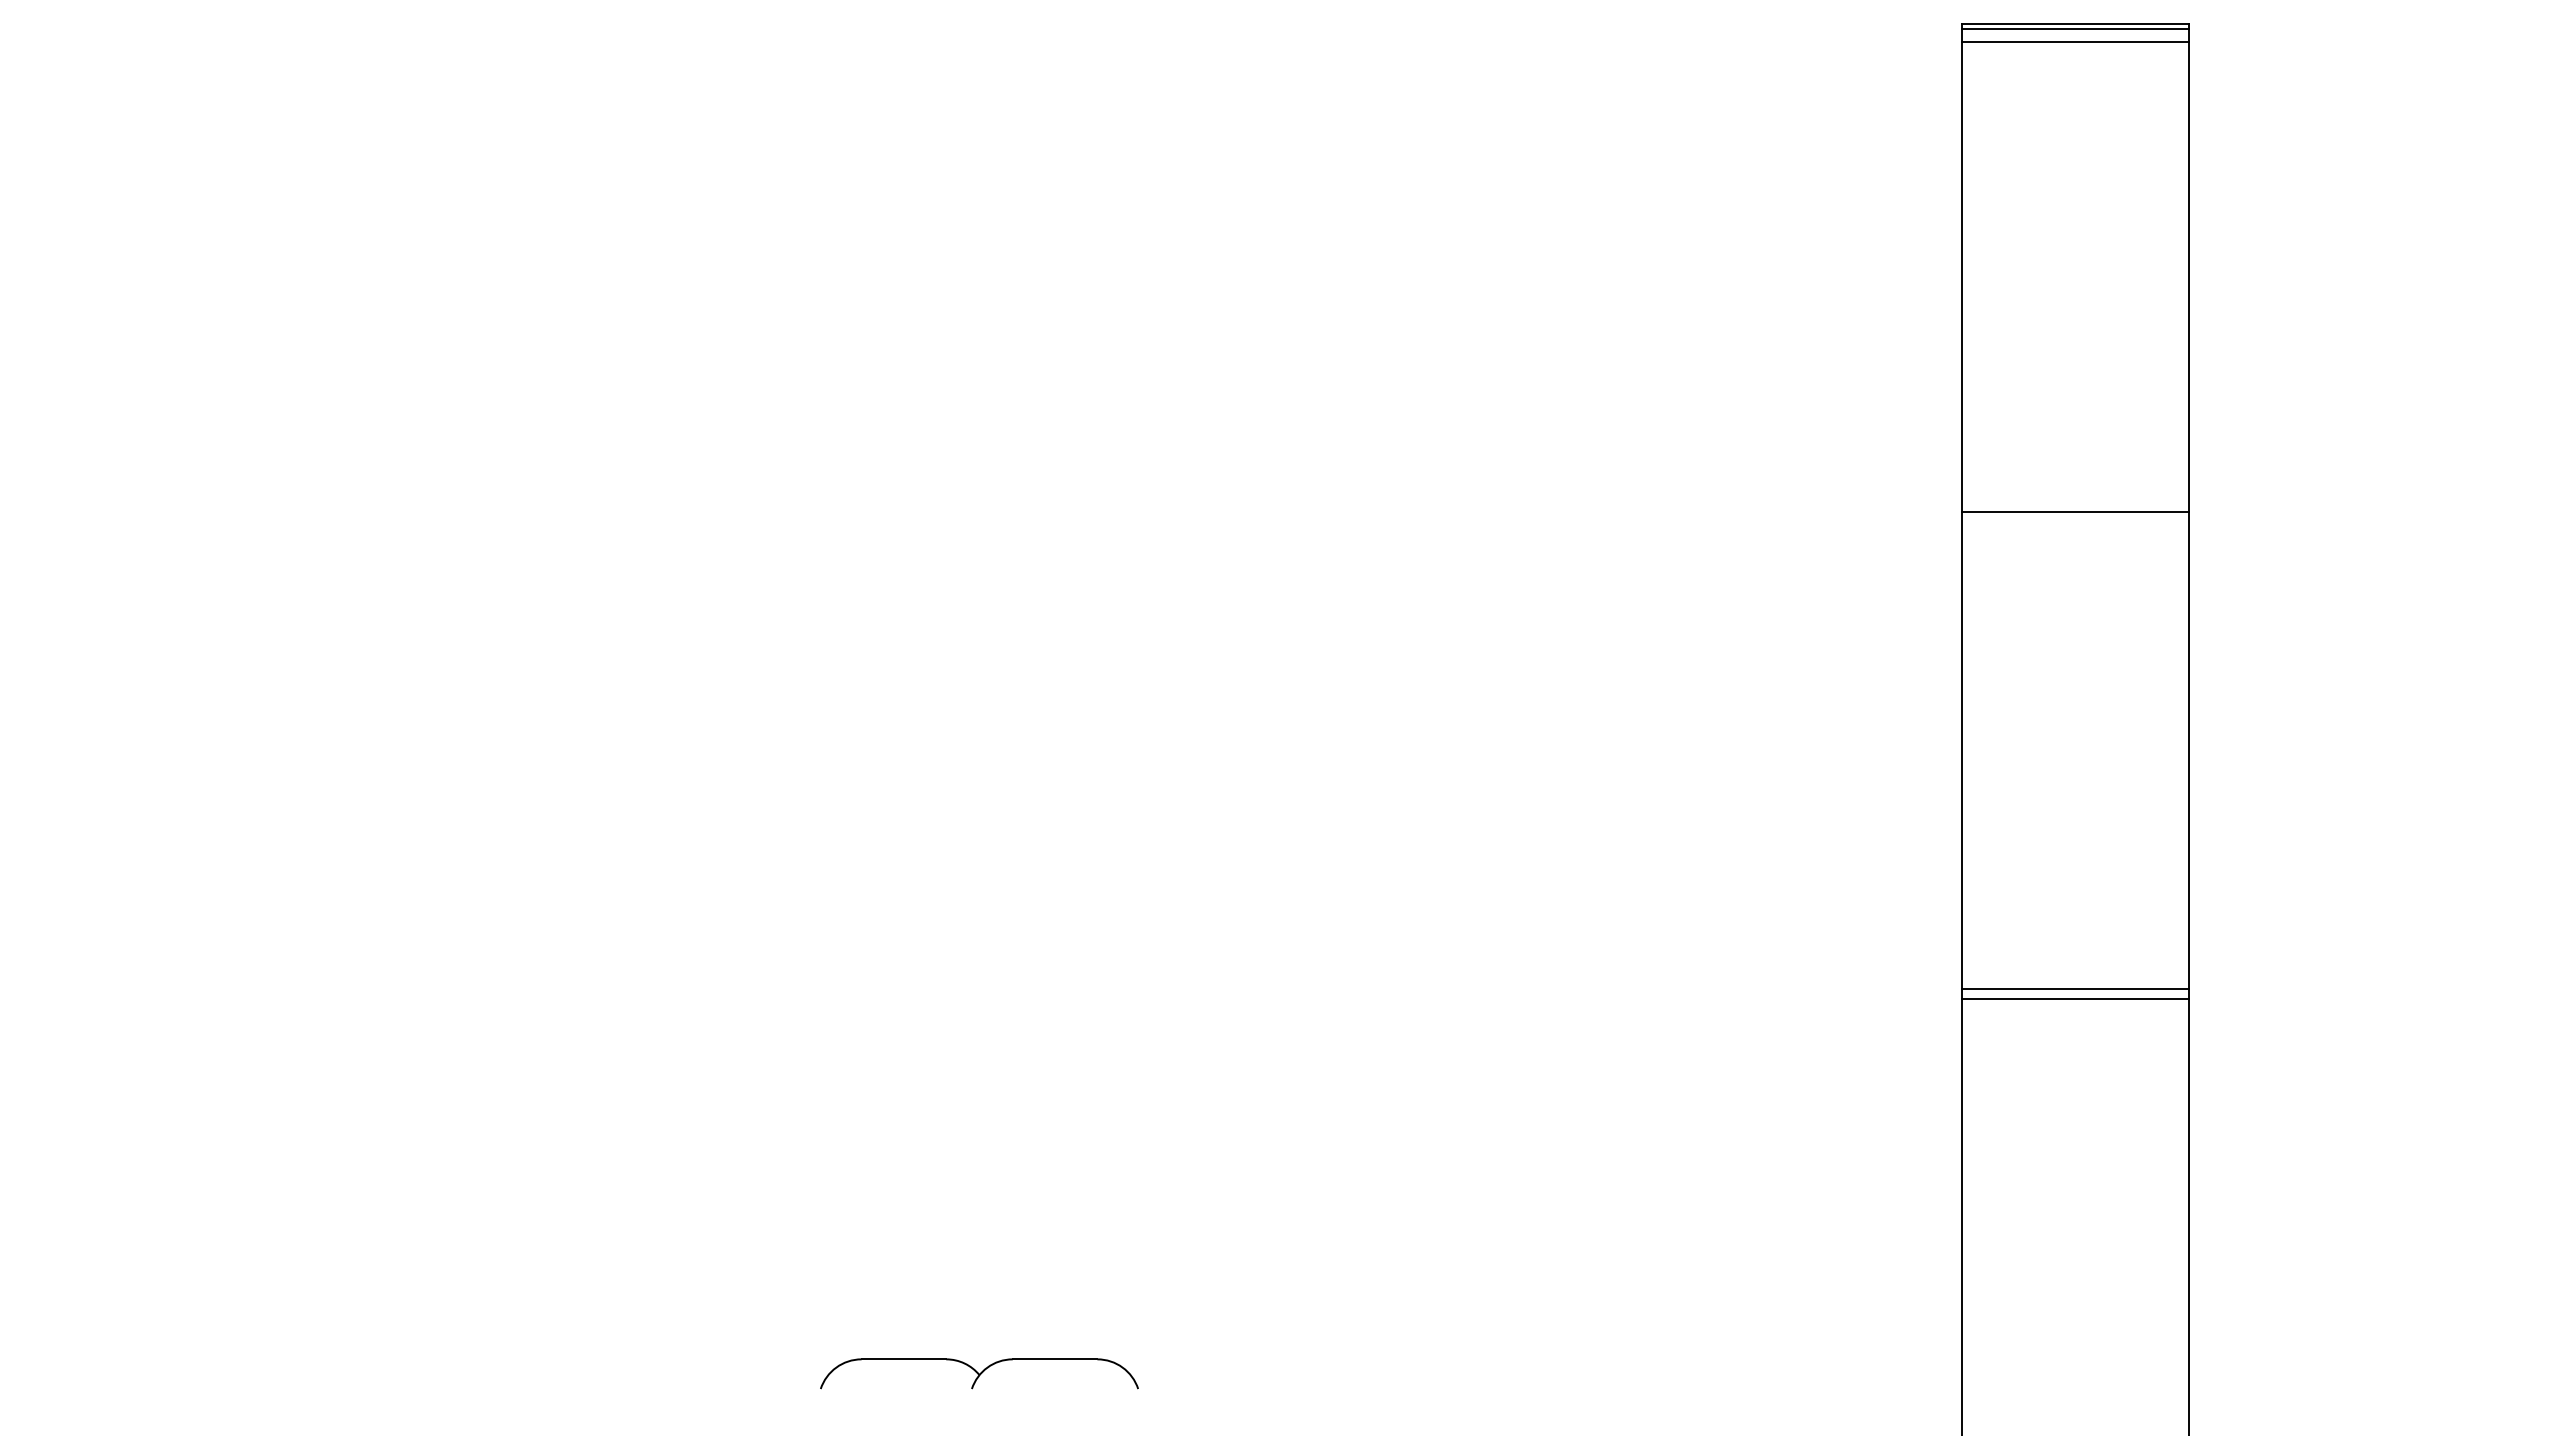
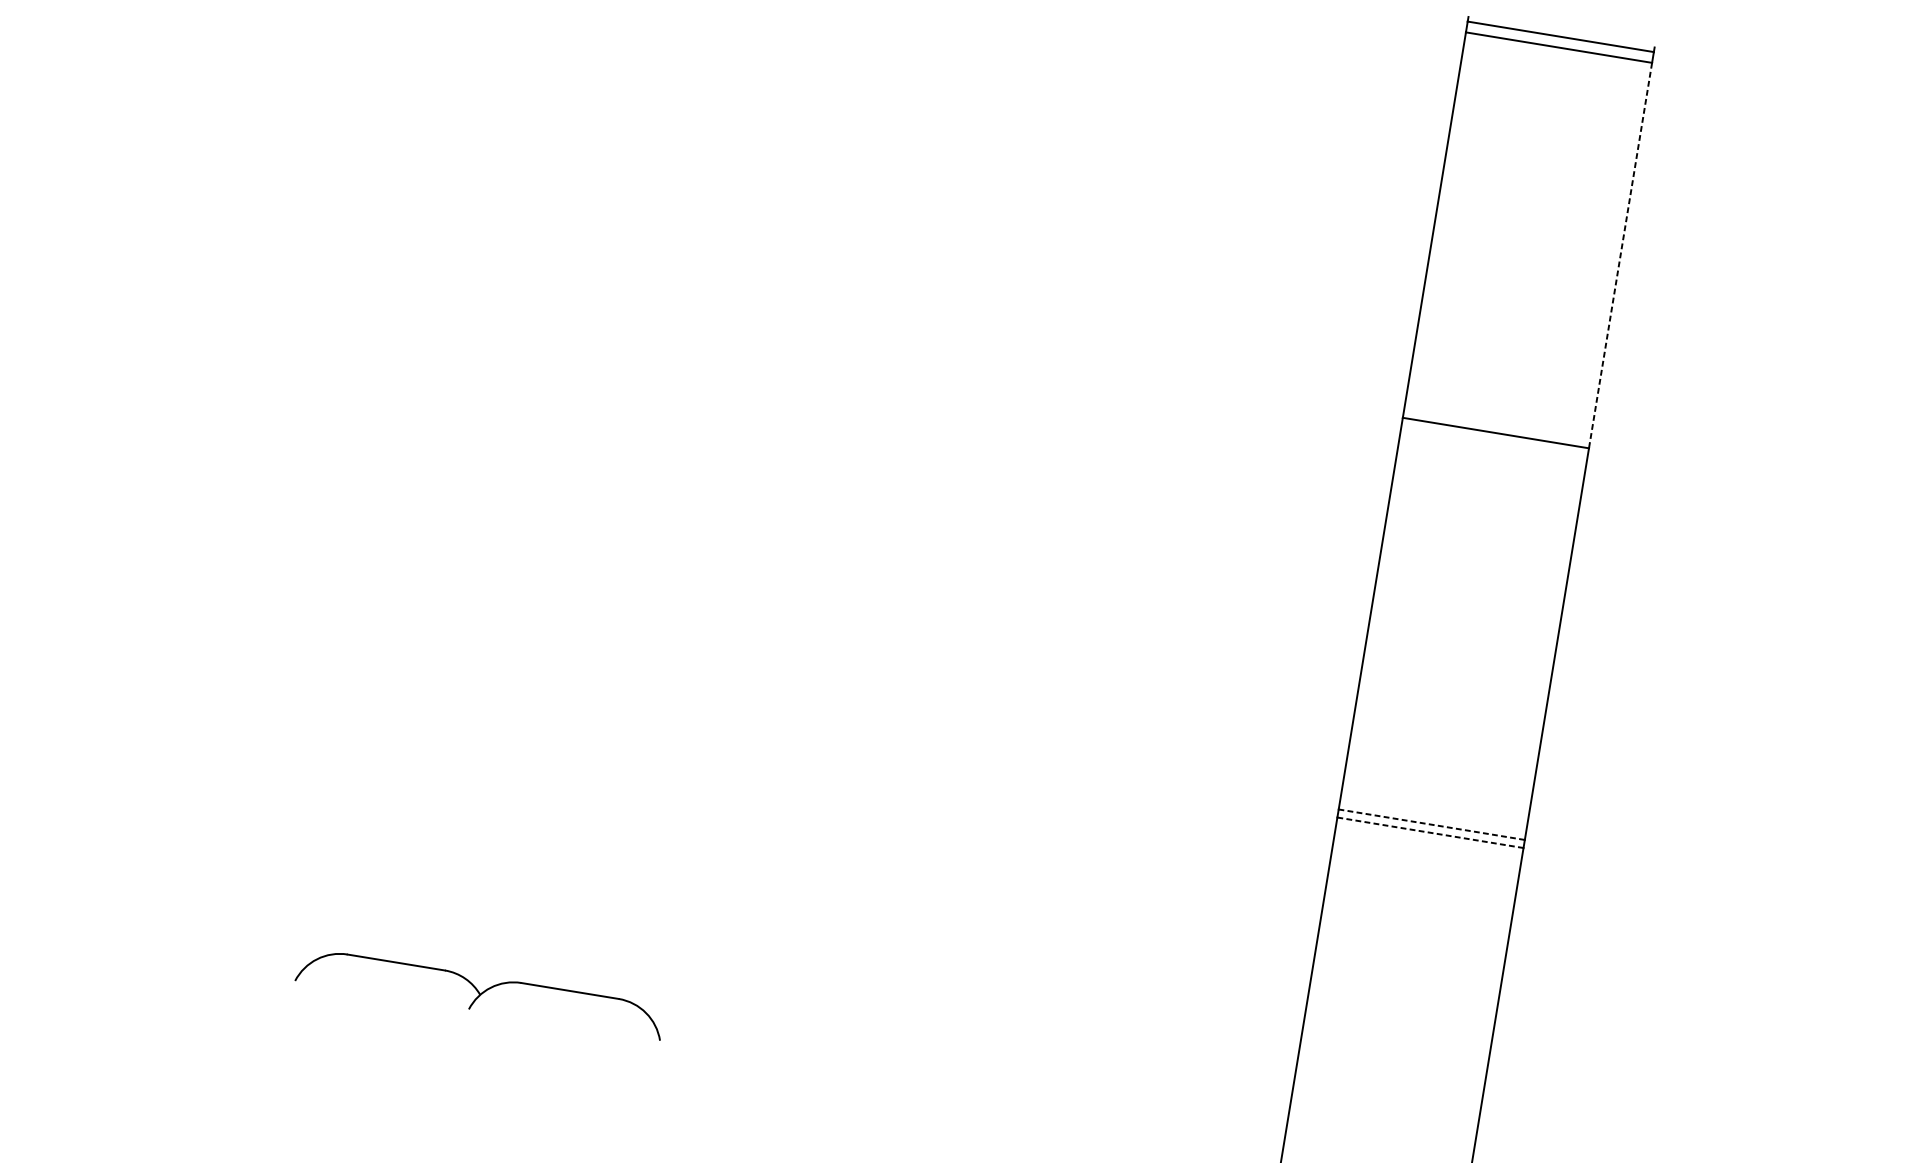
line: (2074, 23) -> (1560, 32), removed
line: (2188, 277) -> (1620, 255), solid -> dashed
line: (2074, 988) -> (1431, 824), solid -> dashed
line: (2075, 998) -> (1430, 832), solid -> dashed
part: (979, 1373) -> (480, 993), size x1.4

